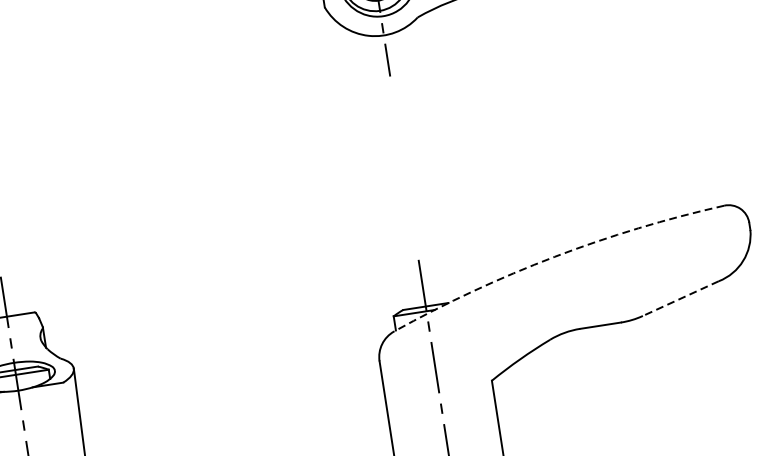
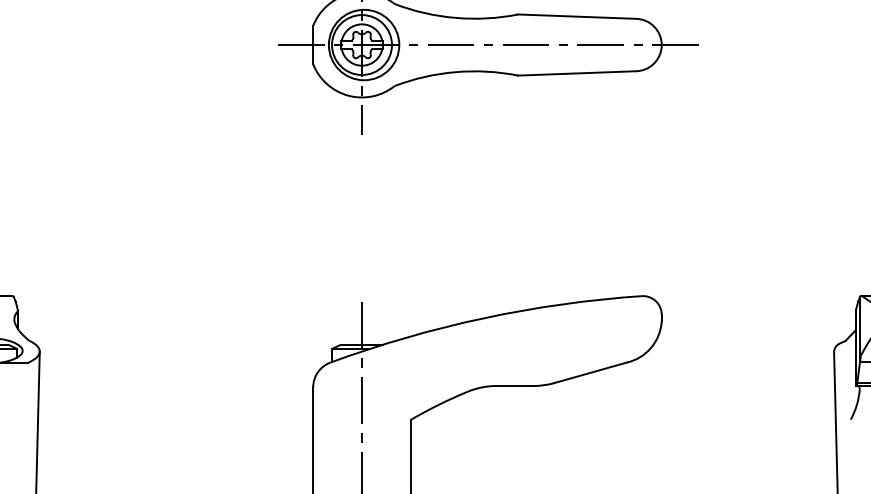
arc: (554, 257) -> (483, 318), dashed -> solid
line: (680, 298) -> (590, 372), dashed -> solid

